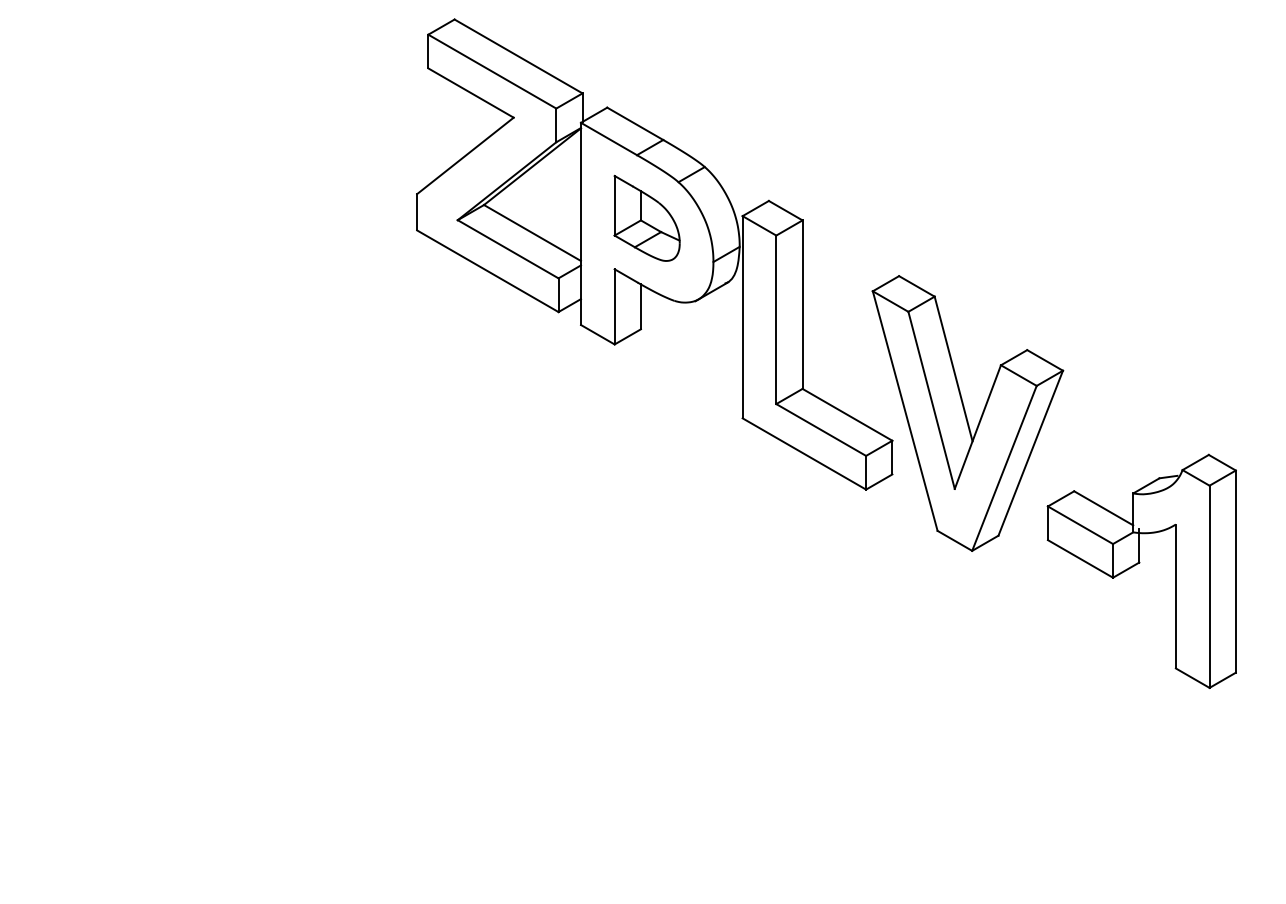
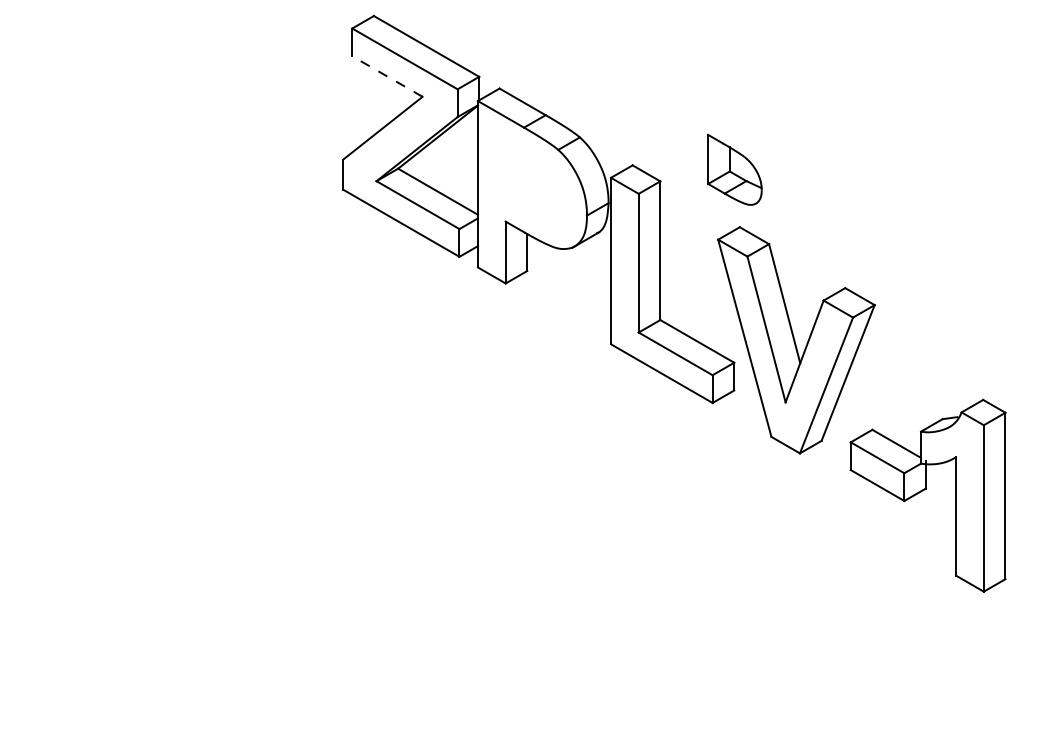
line: (470, 92) -> (387, 76), solid -> dashed
part: (646, 217) -> (734, 169), moved
part: (1138, 564) -> (925, 490), moved

